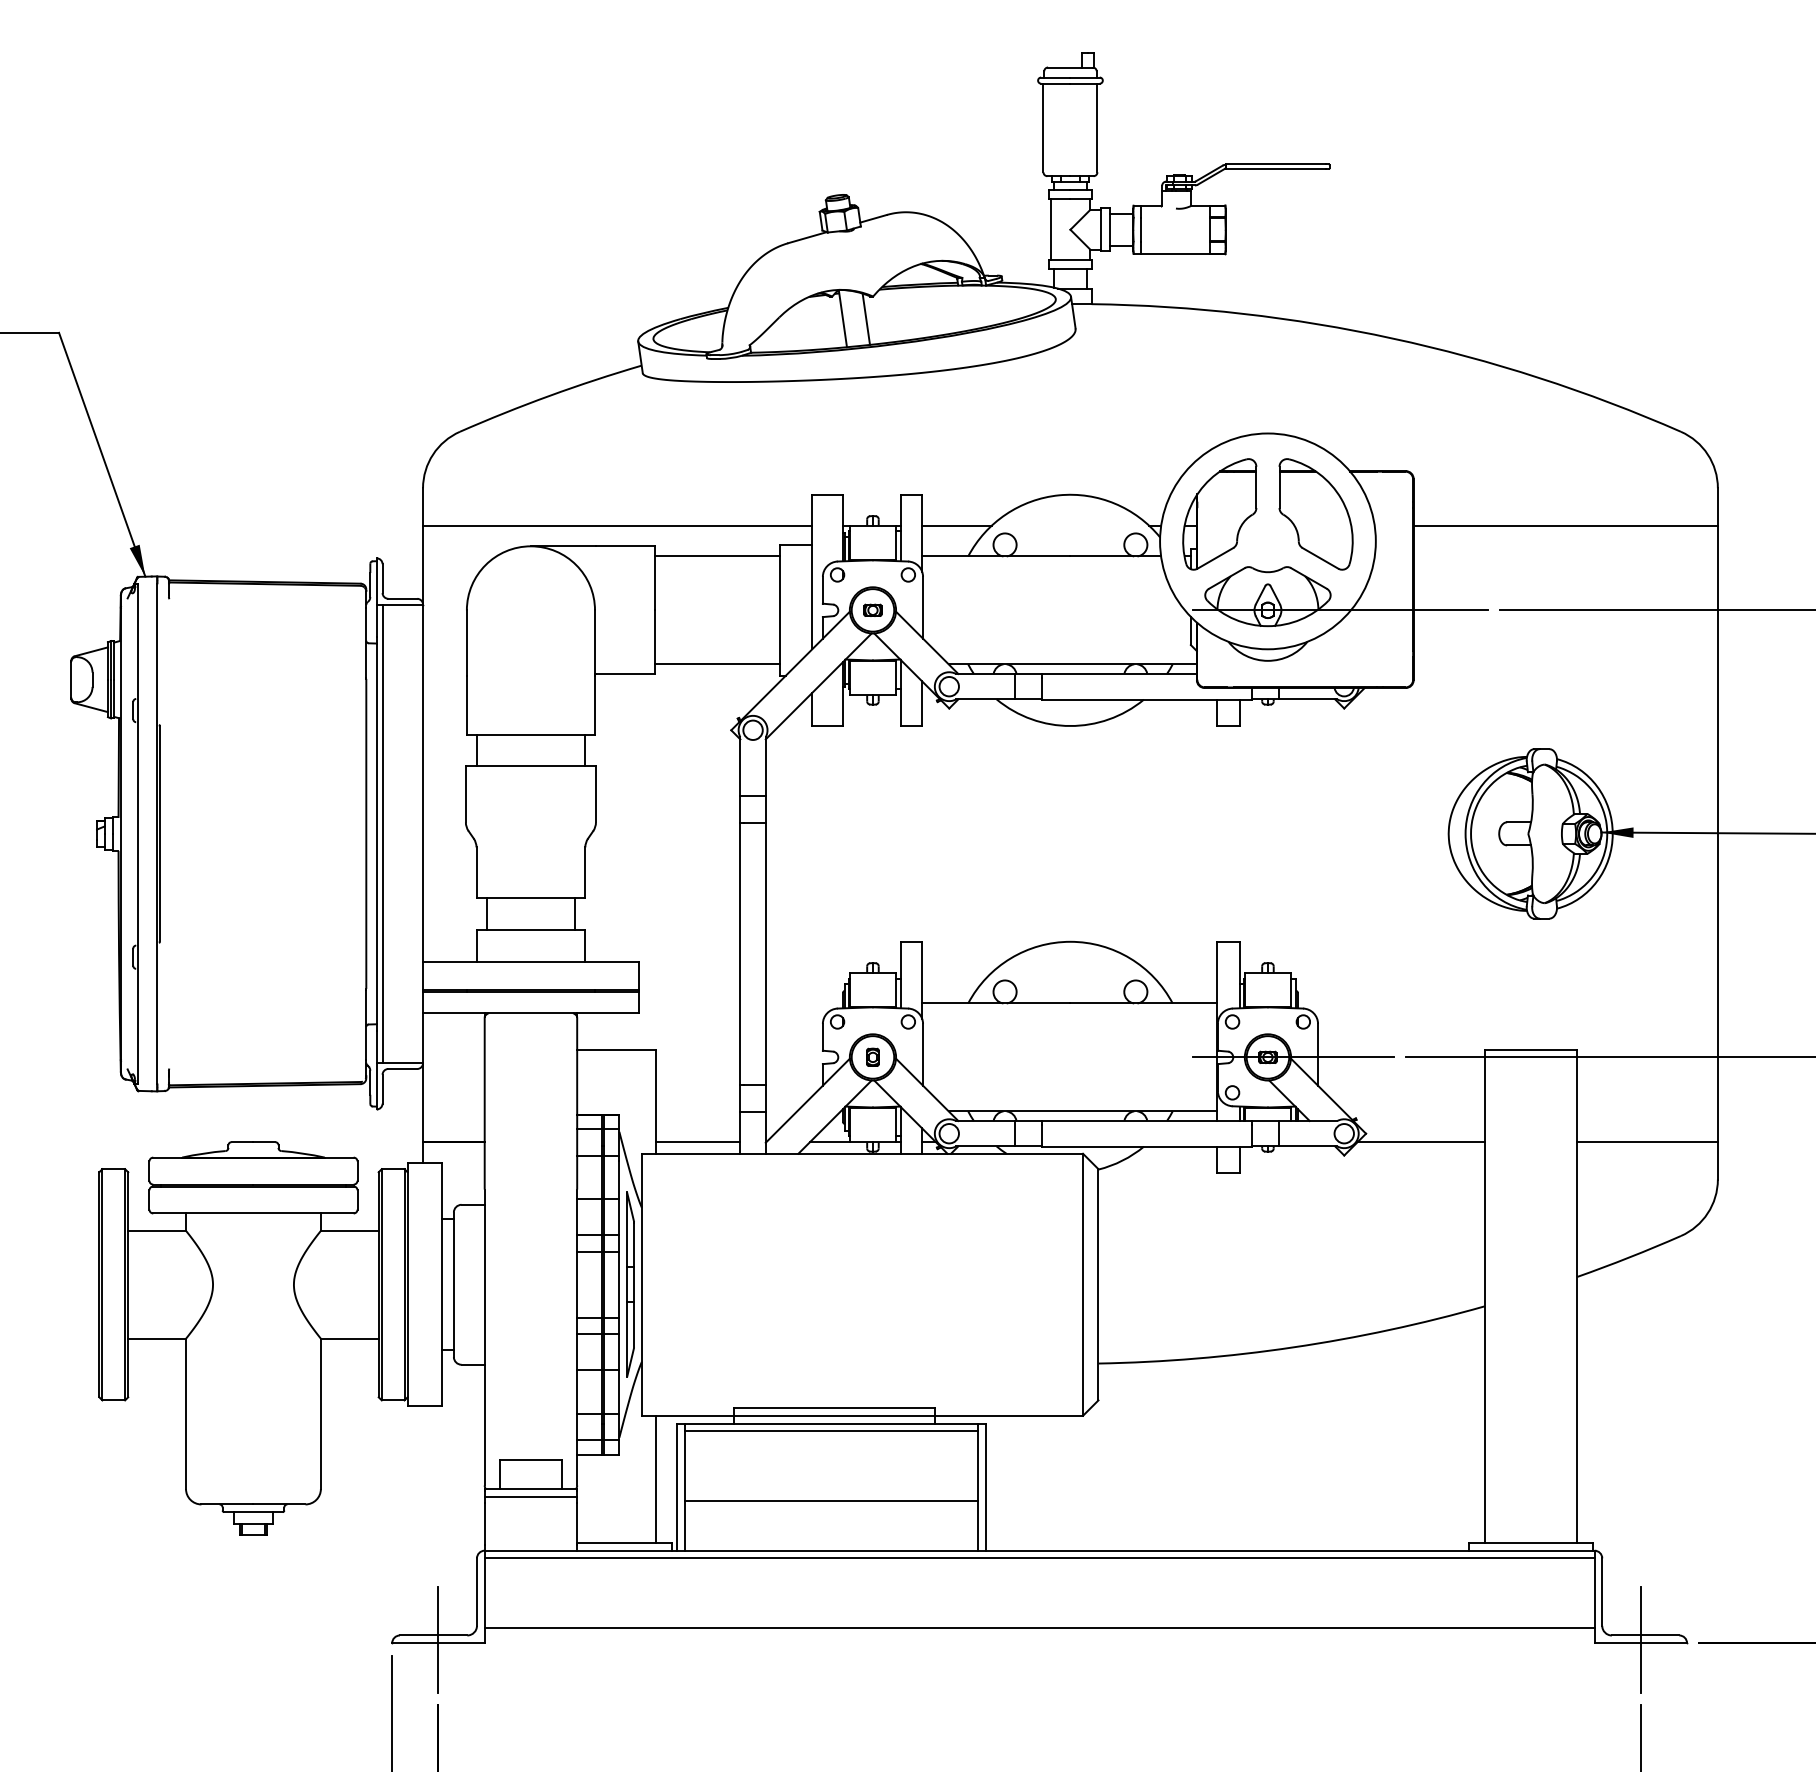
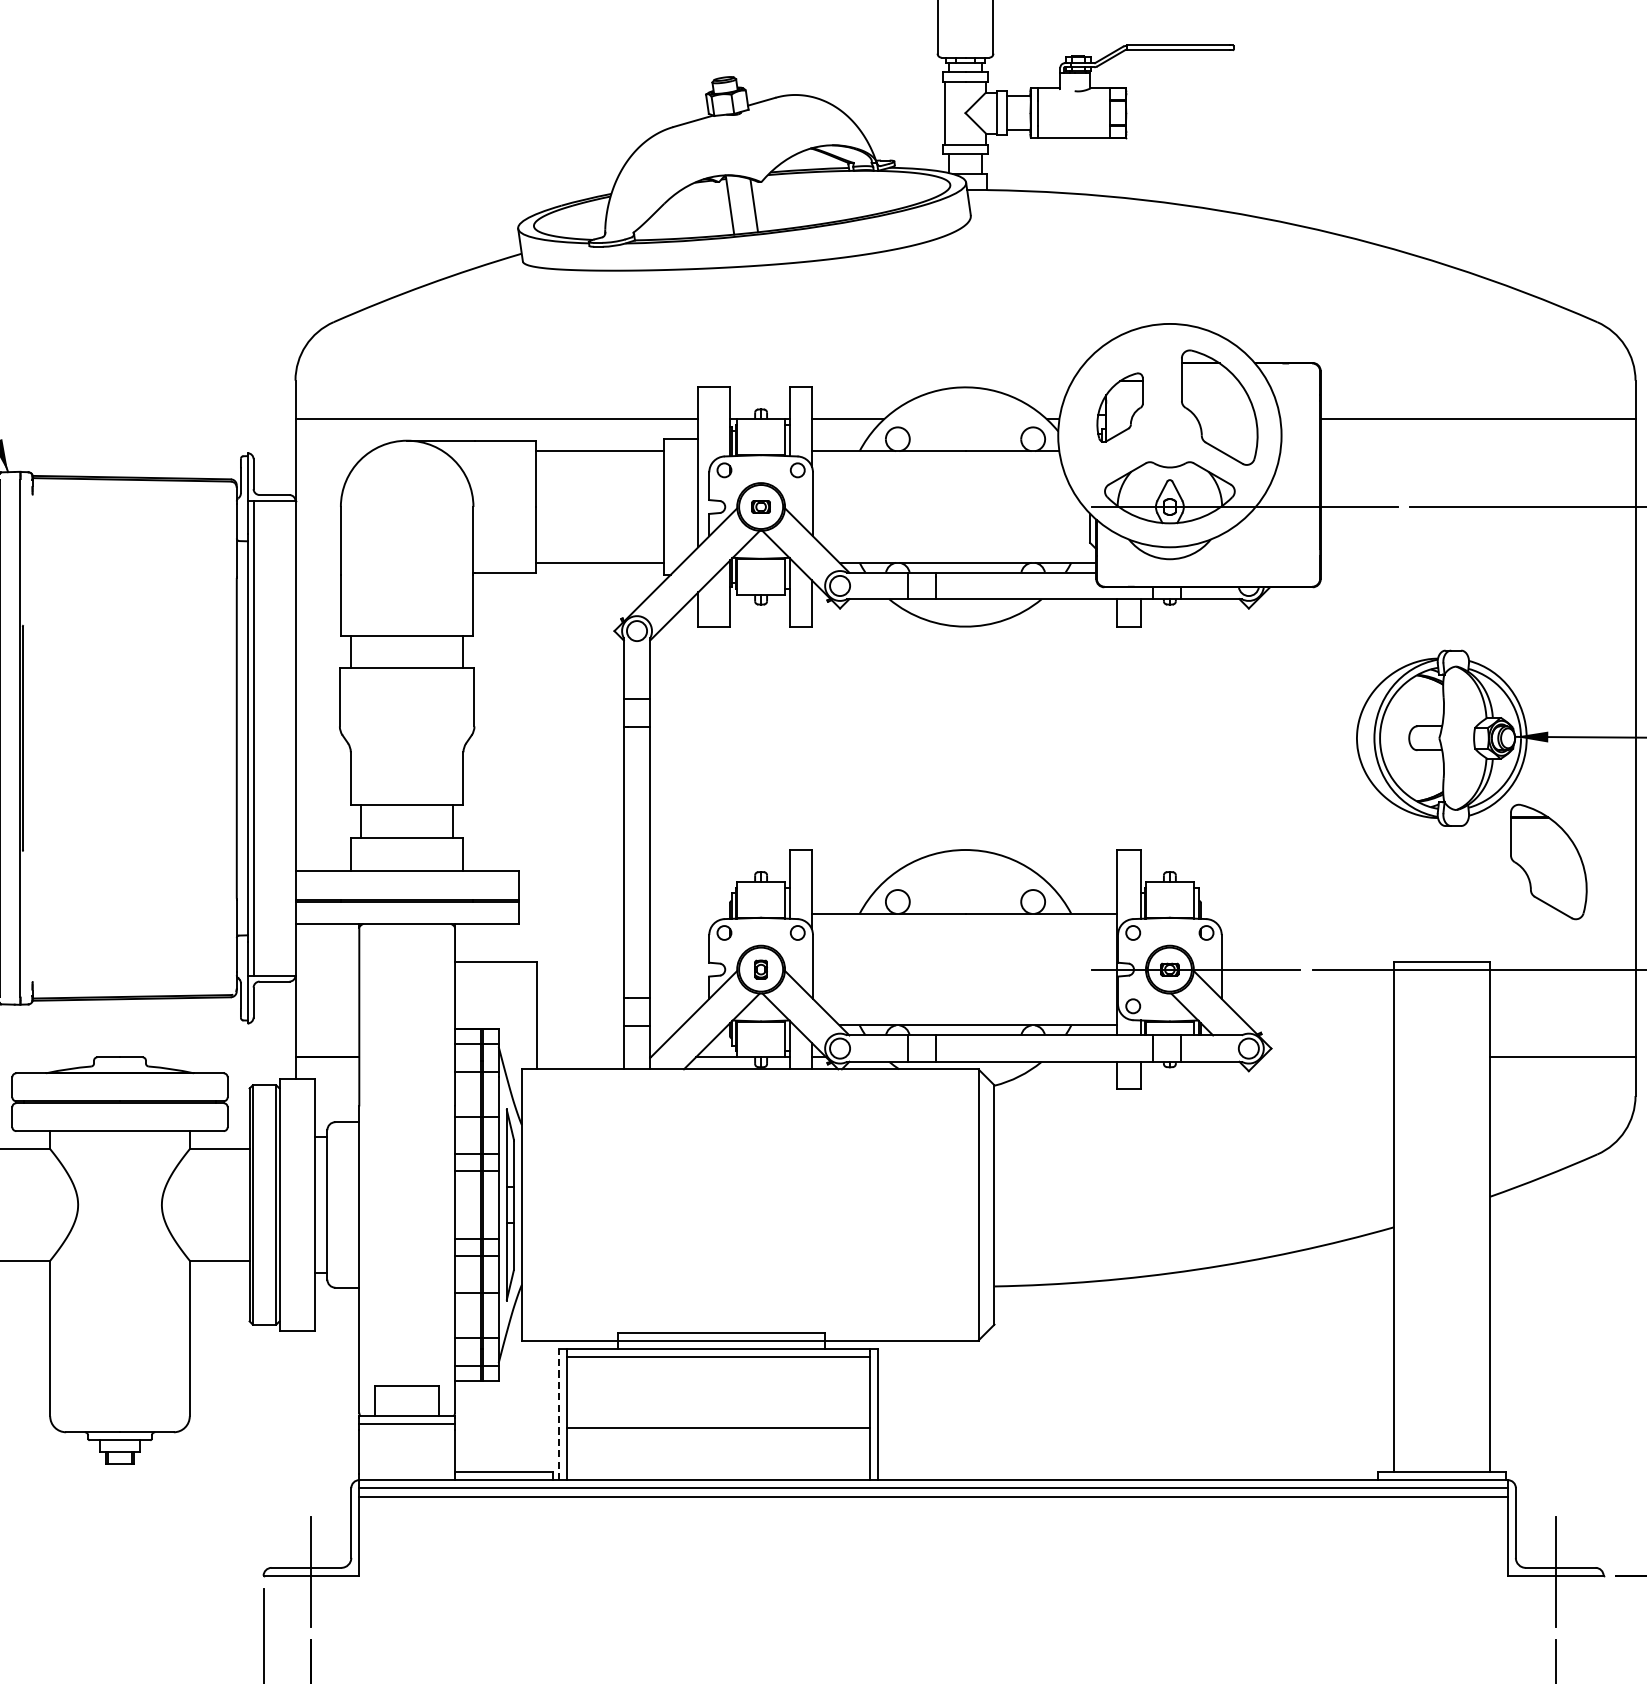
part: (1219, 514) -> (1119, 407), size x0.6
part: (1633, 953) -> (1548, 862), added
line: (698, 1142) -> (580, 1057), removed
line: (1420, 1142) -> (1327, 1057), removed
line: (656, 1478) -> (537, 1405), removed
line: (677, 1487) -> (558, 1414), solid -> dashed
line: (1039, 1627) -> (933, 1496), moved

